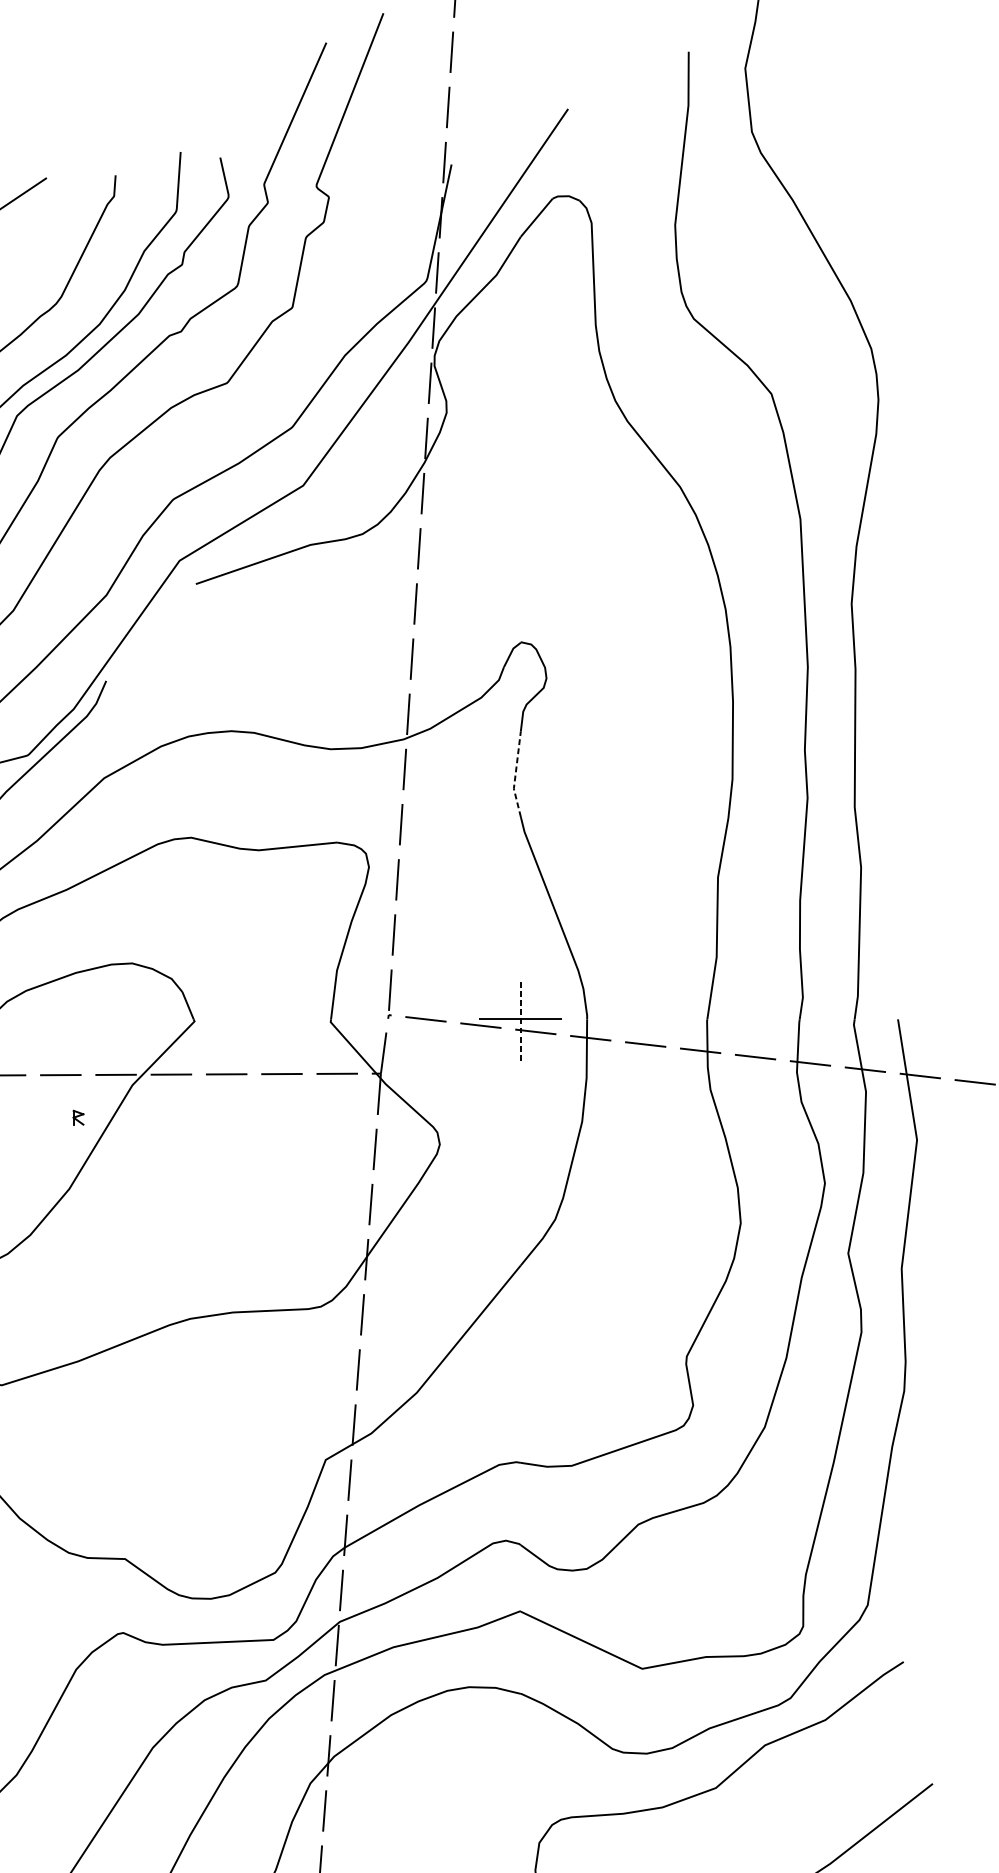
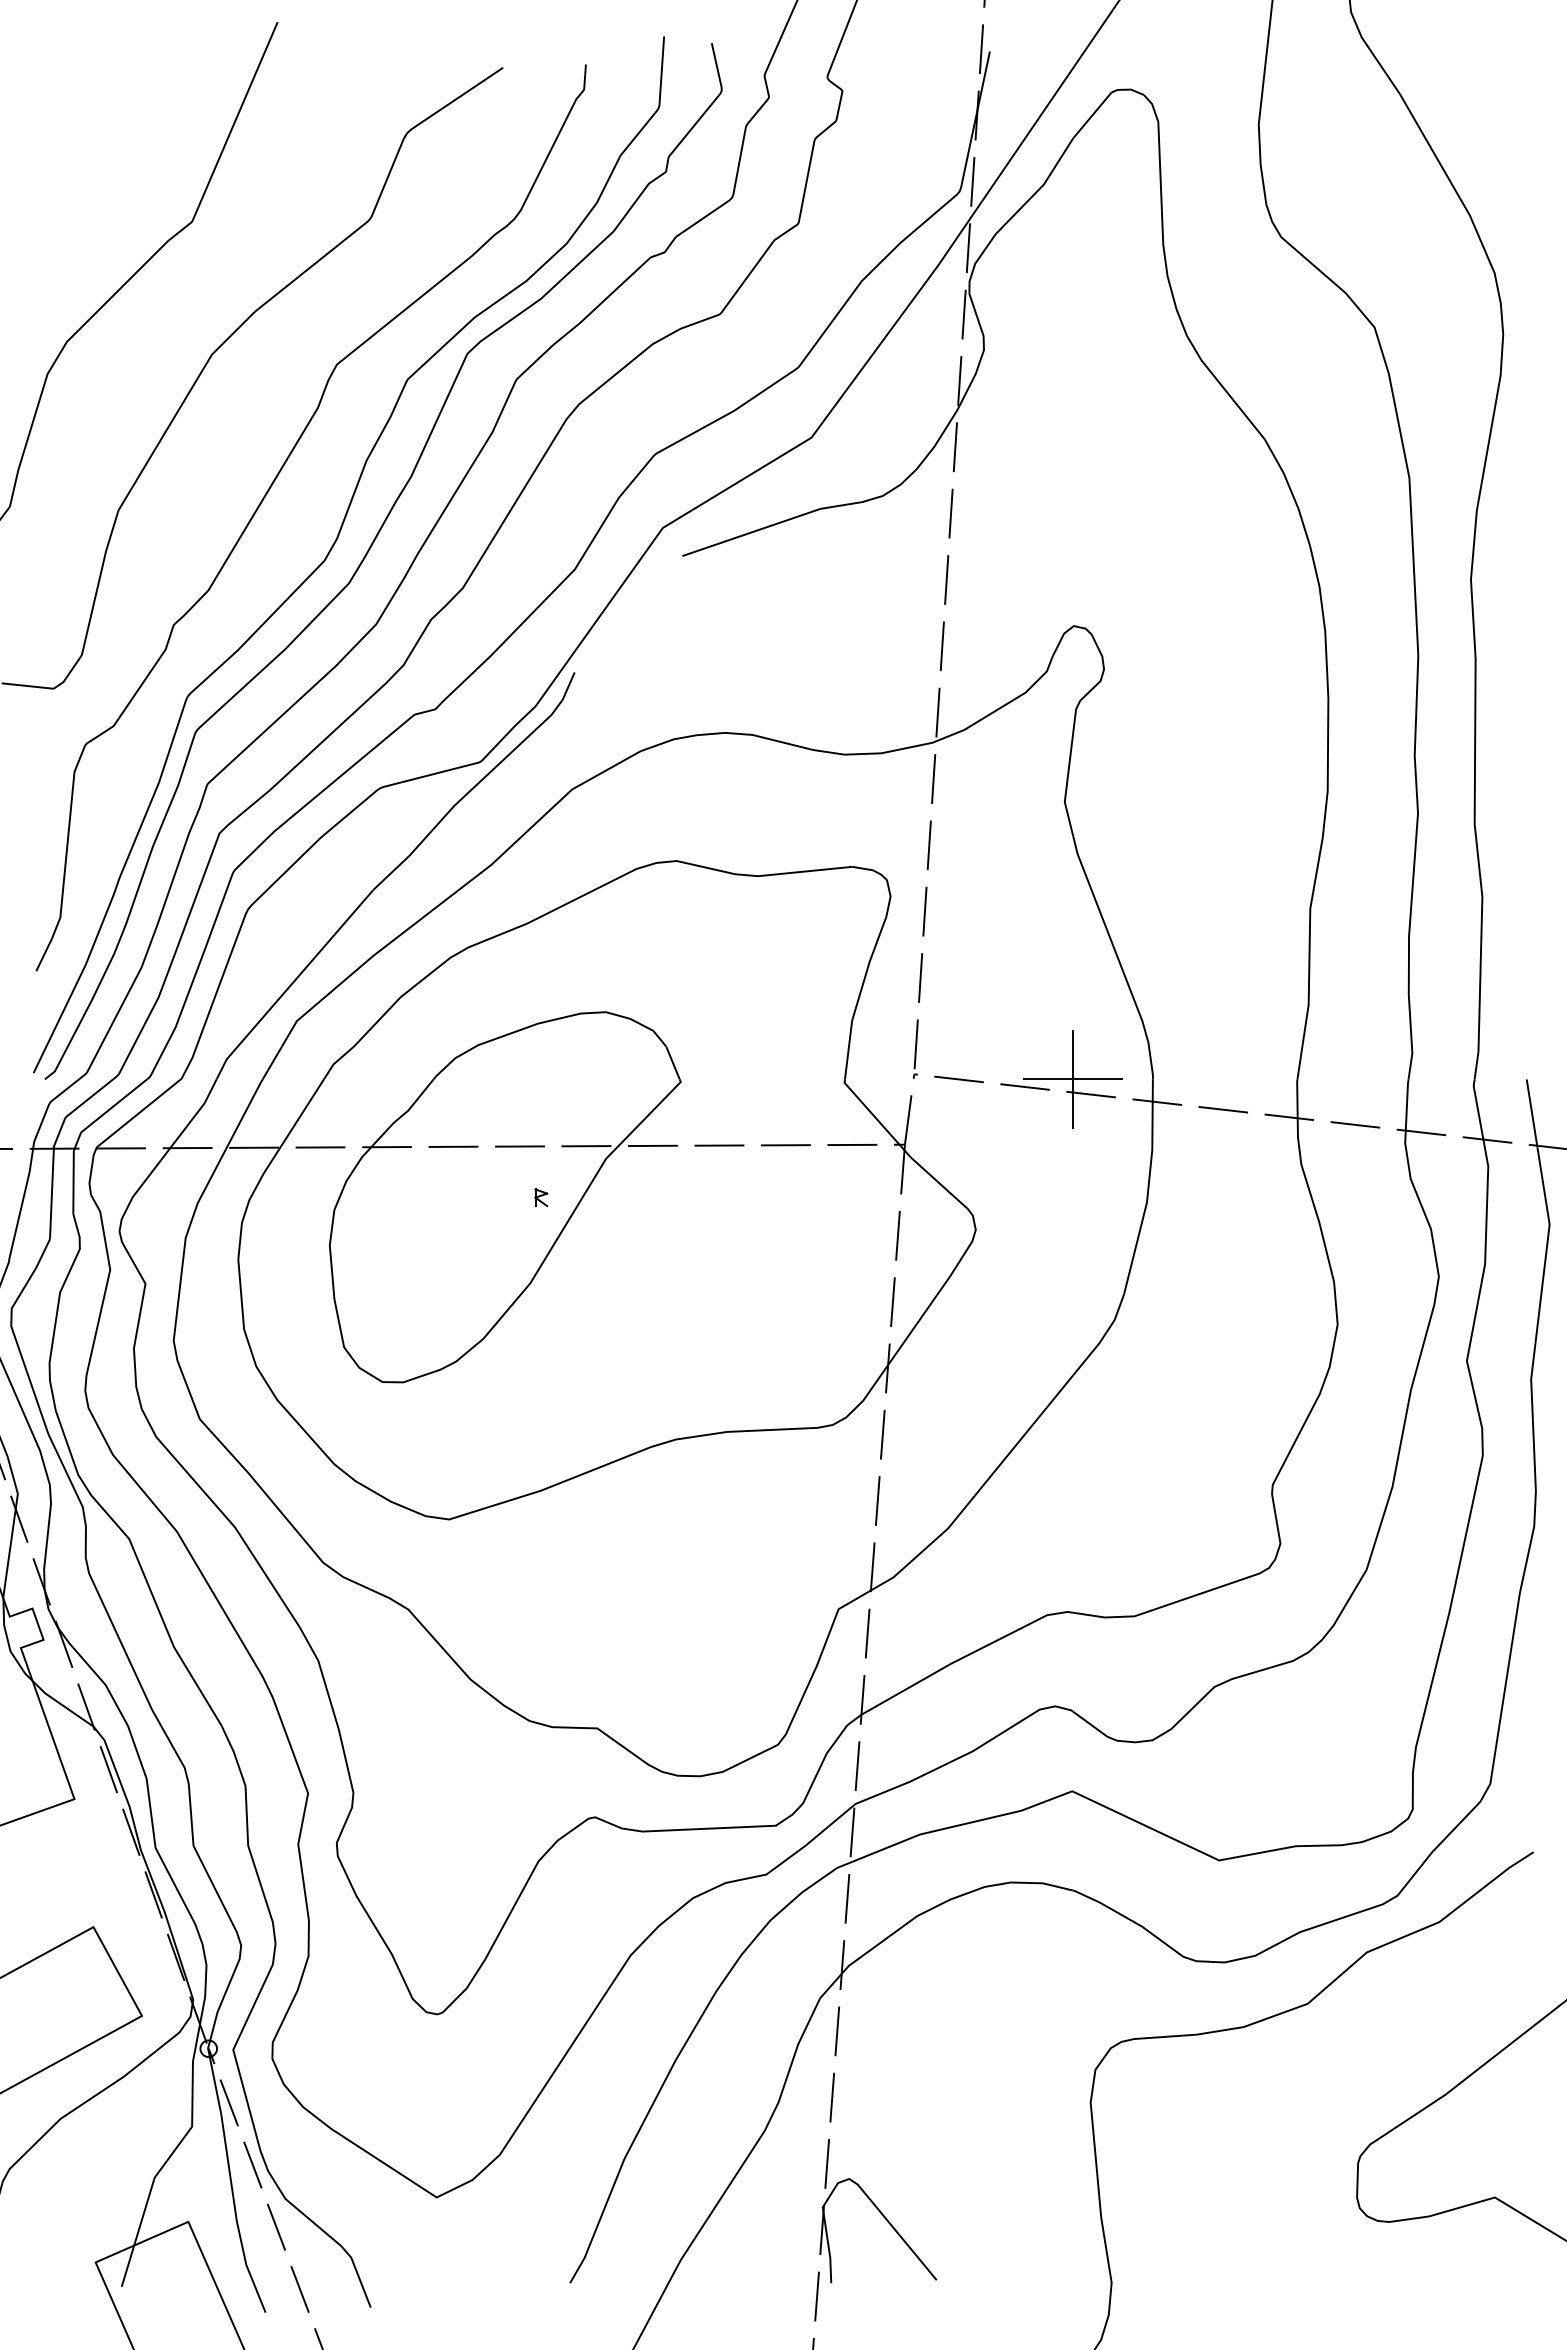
line: (515, 774) -> (1066, 785), dashed -> solid
line: (521, 1019) -> (1073, 1079), dashed -> solid

